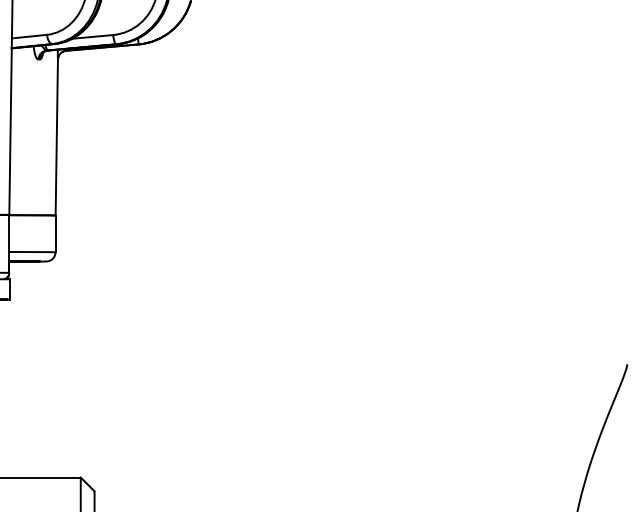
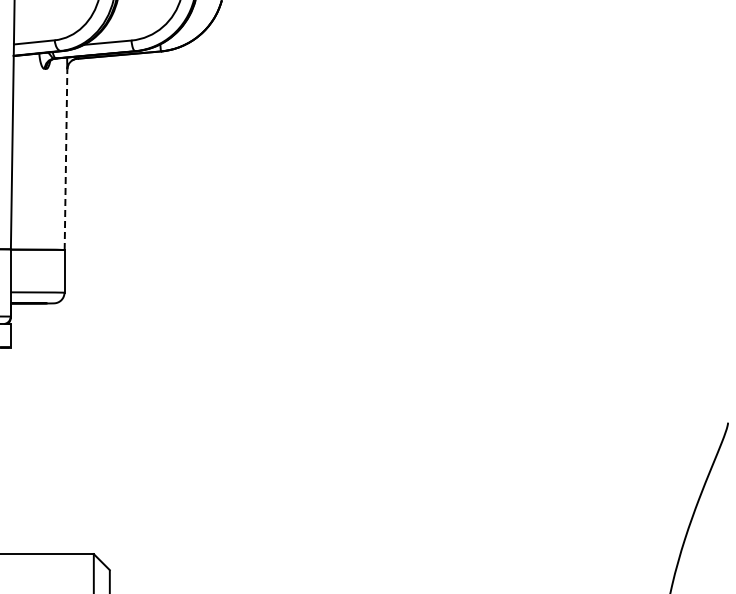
line: (57, 137) -> (66, 159), solid -> dashed

